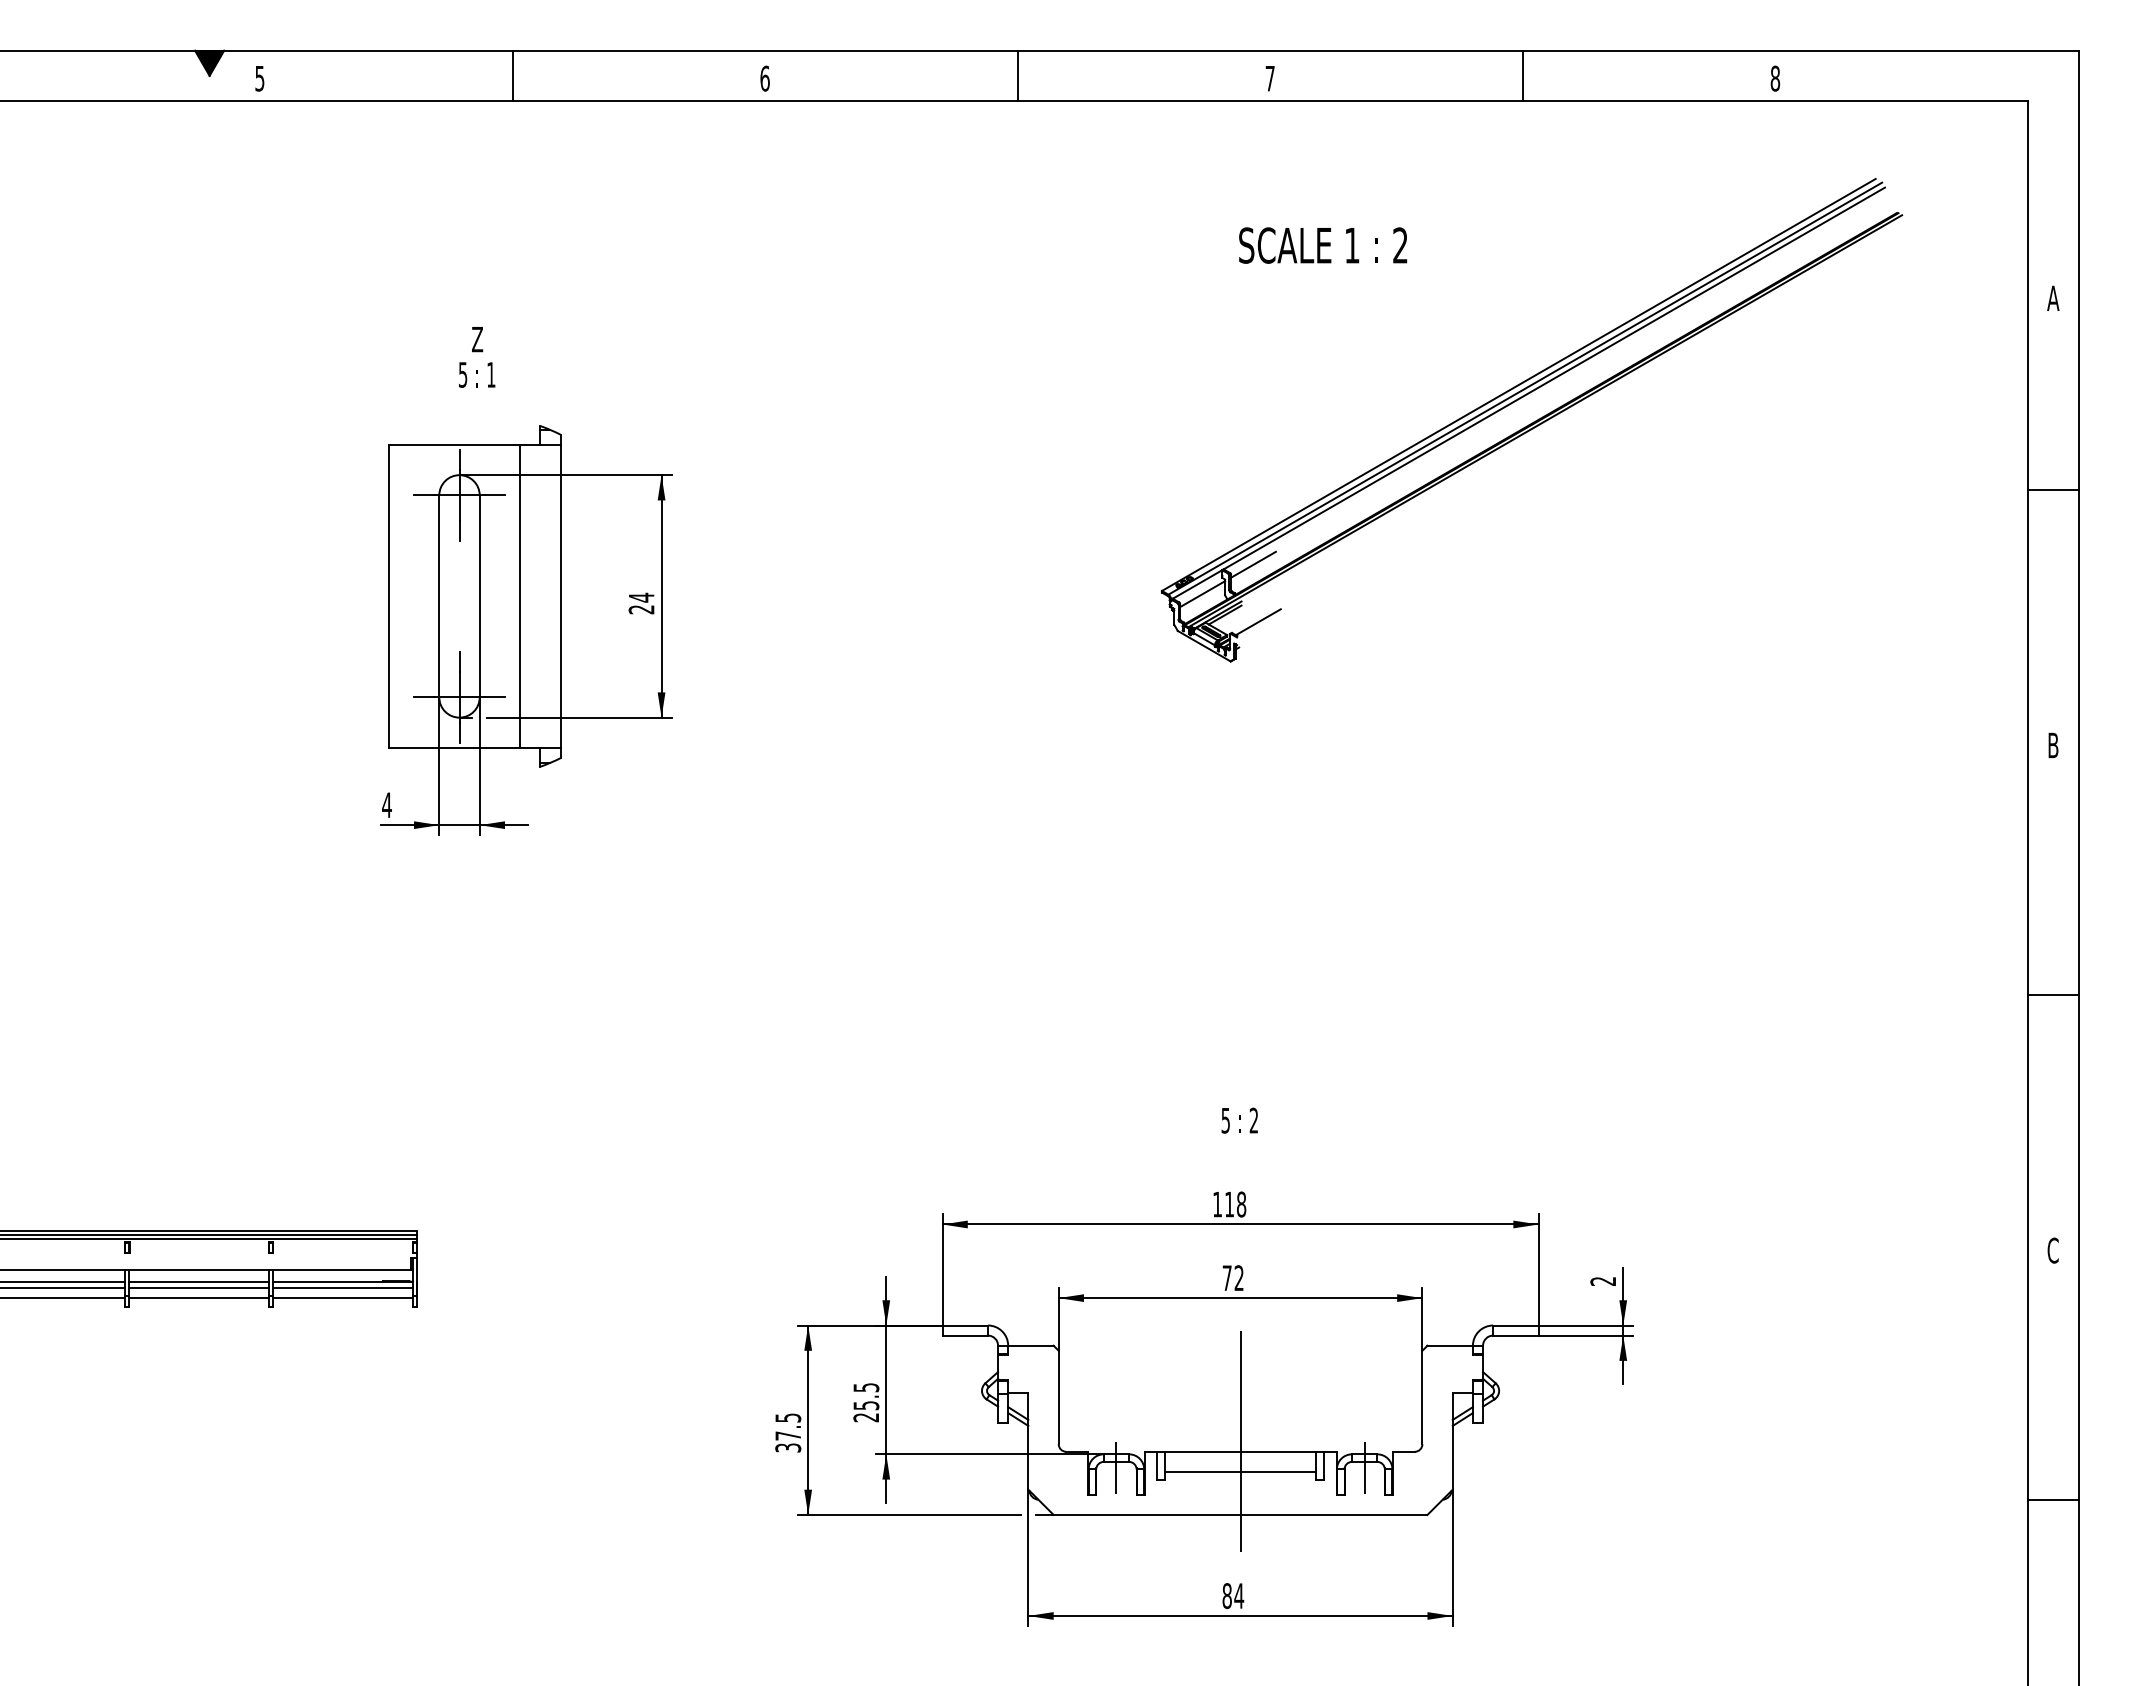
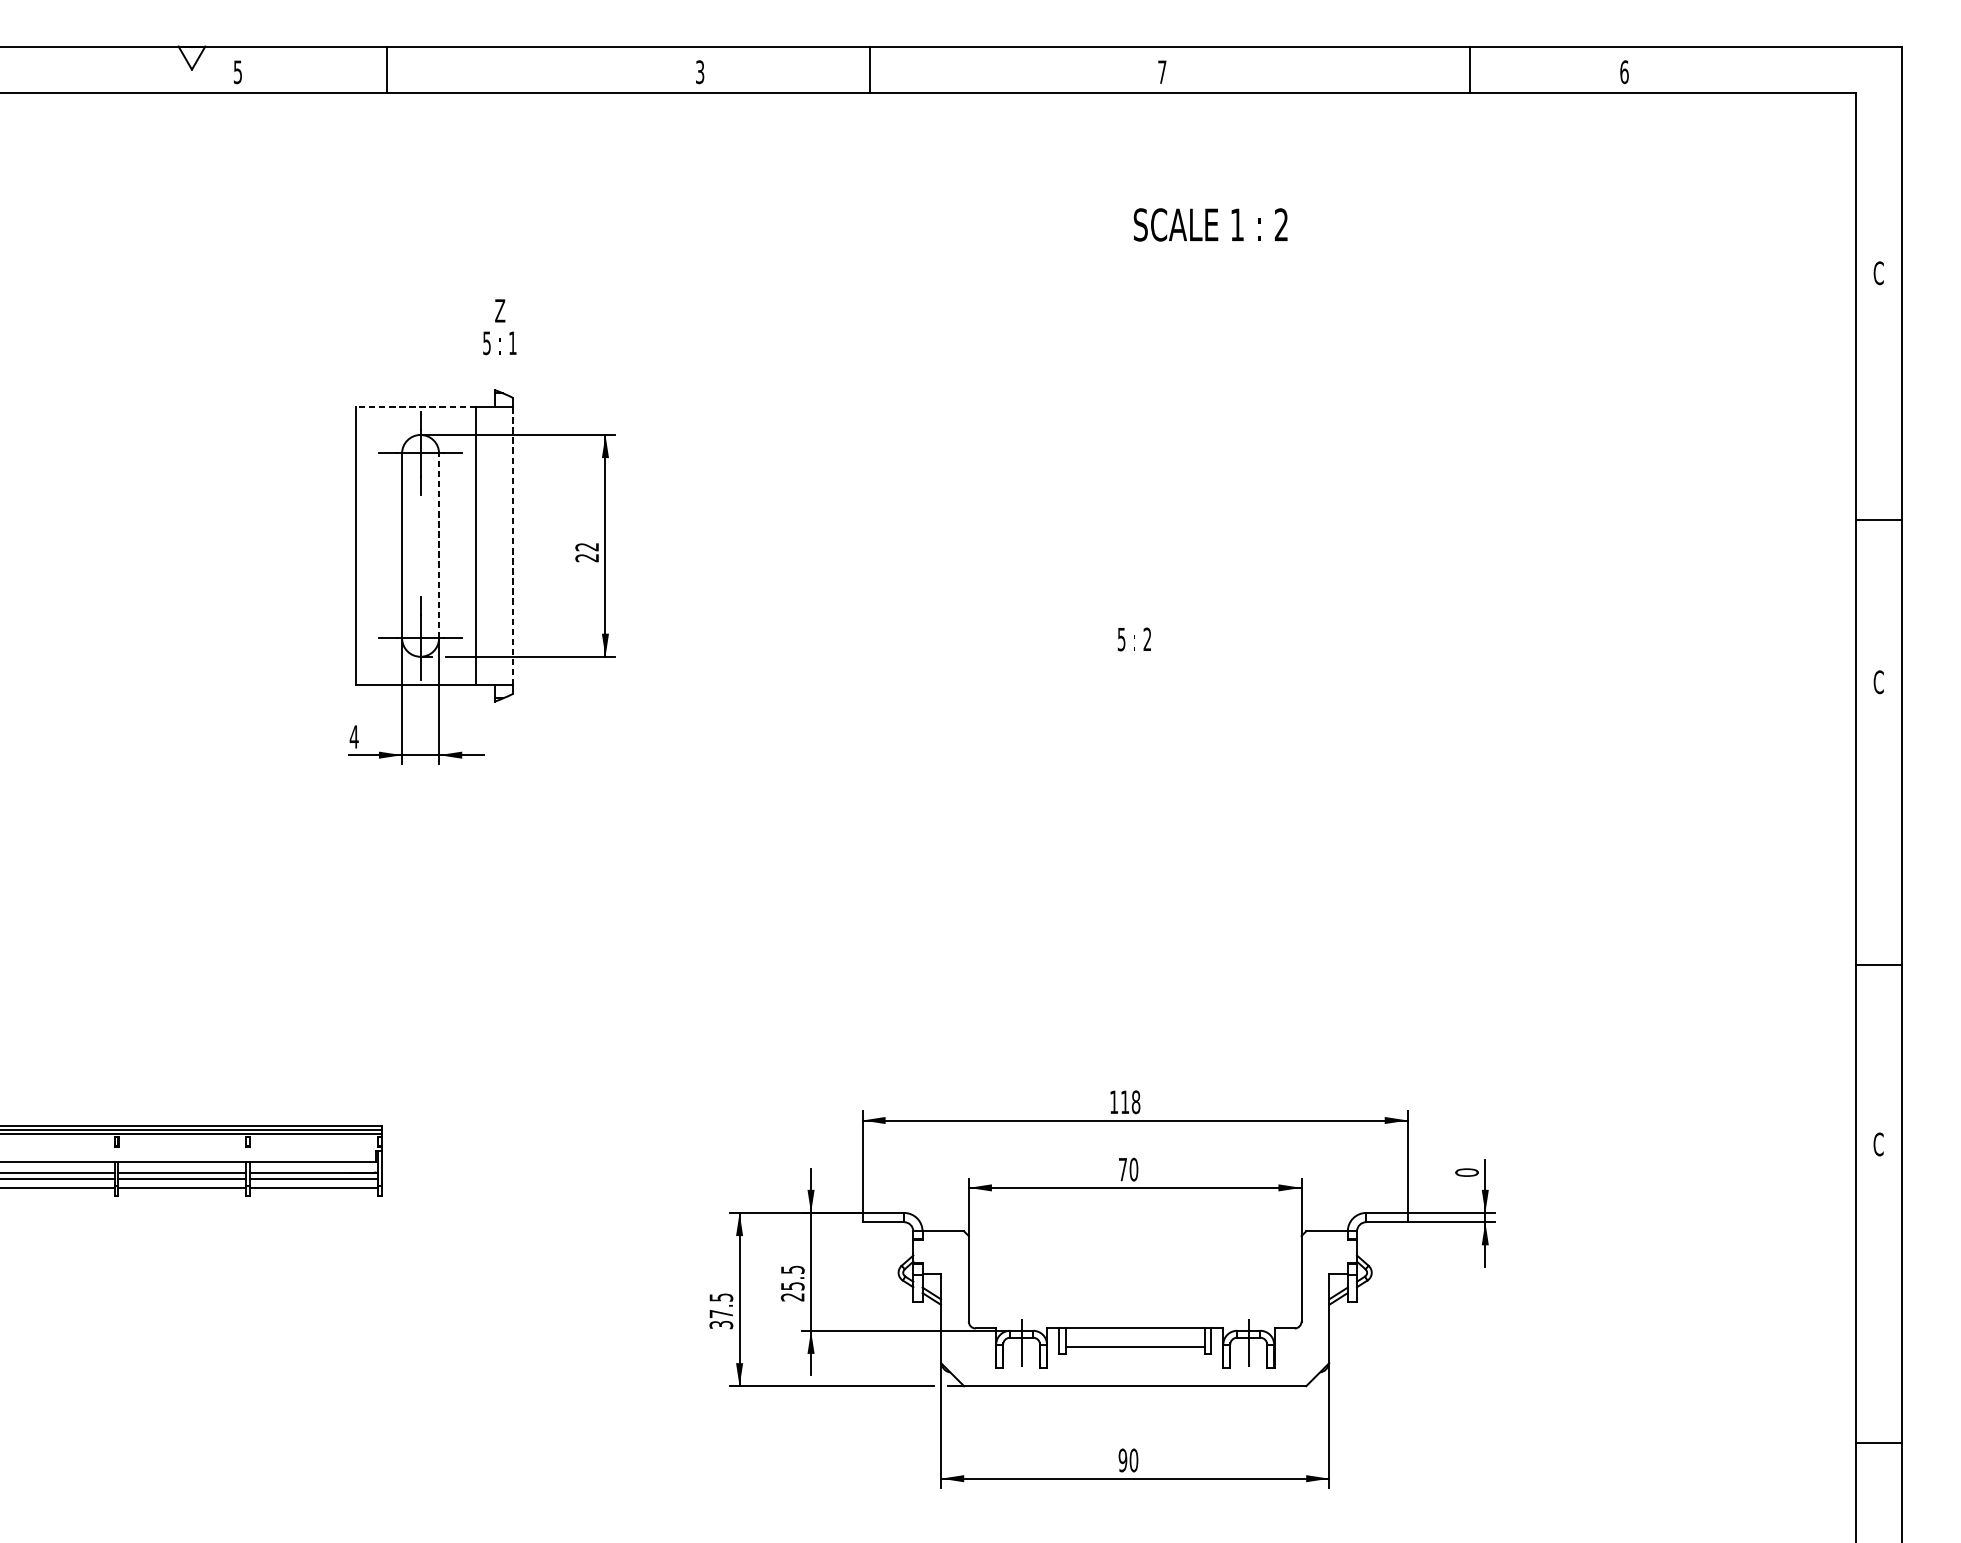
fill: (209, 62) -> (191, 57), removed
line: (512, 75) -> (386, 69), moved
line: (1017, 75) -> (869, 69), moved
line: (1523, 75) -> (1470, 69), moved
text: (764, 78) -> (699, 72), 6 -> 3
text: (1775, 78) -> (1624, 72), 8 -> 6
text: (2053, 298) -> (1878, 273), A -> C
text: (477, 357) -> (500, 327), moved
part: (1532, 420) -> (1402, 384), removed
line: (454, 444) -> (416, 406), solid -> dashed
line: (2053, 490) -> (1878, 520), moved
line: (479, 595) -> (438, 545), solid -> dashed
line: (560, 596) -> (512, 545), solid -> dashed
text: (641, 597) -> (587, 546), 24 -> 22
text: (2052, 745) -> (1878, 682), B -> C
line: (2053, 995) -> (1878, 965), moved
text: (1239, 1120) -> (1134, 639), moved
text: (1238, 1278) -> (1133, 1169), 72 -> 70
text: (1603, 1281) -> (1467, 1172), 2 -> 0
line: (1240, 1441) -> (1135, 1319), removed
line: (2053, 1500) -> (1878, 1443), moved
text: (1233, 1596) -> (1128, 1460), 84 -> 90

